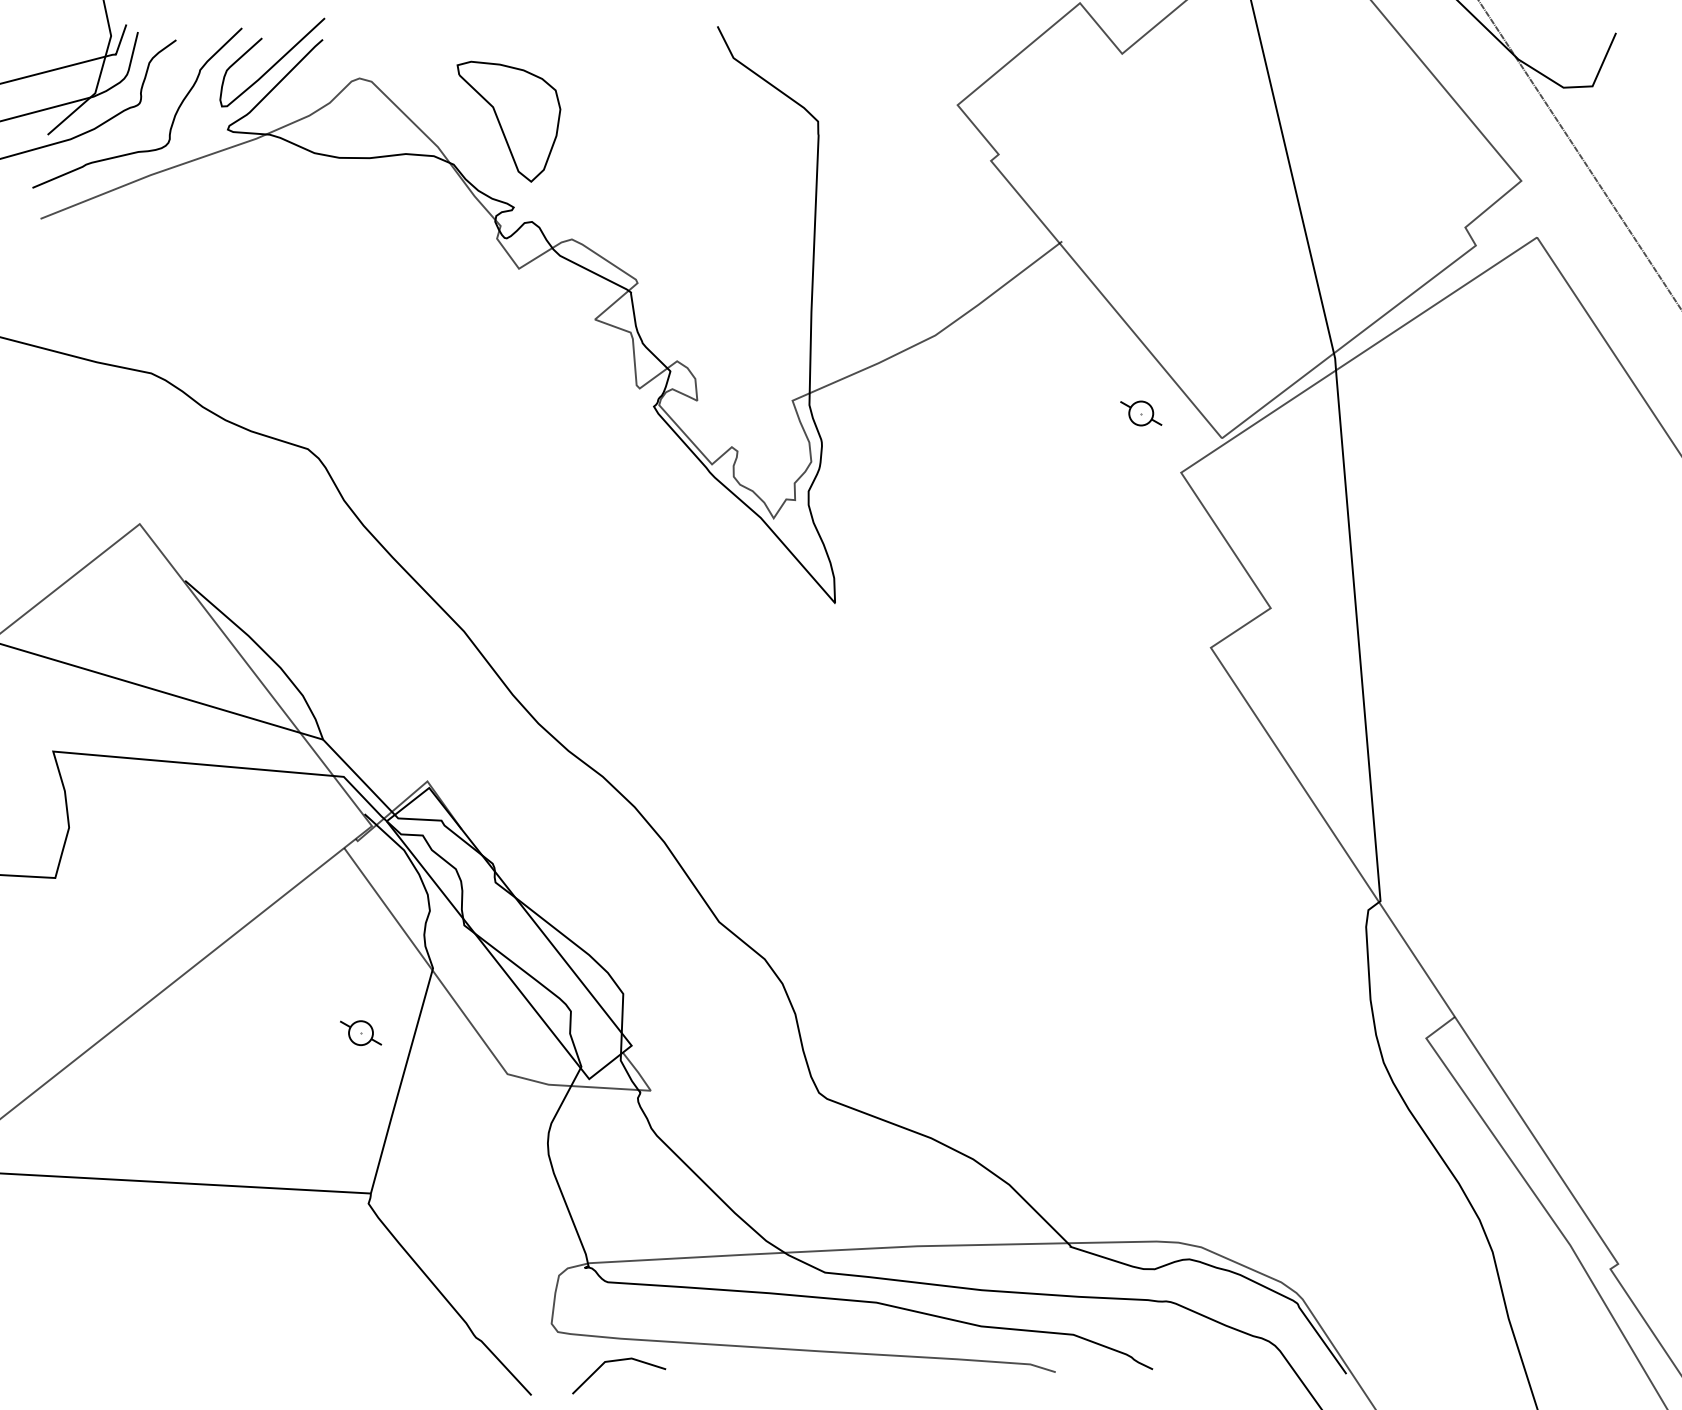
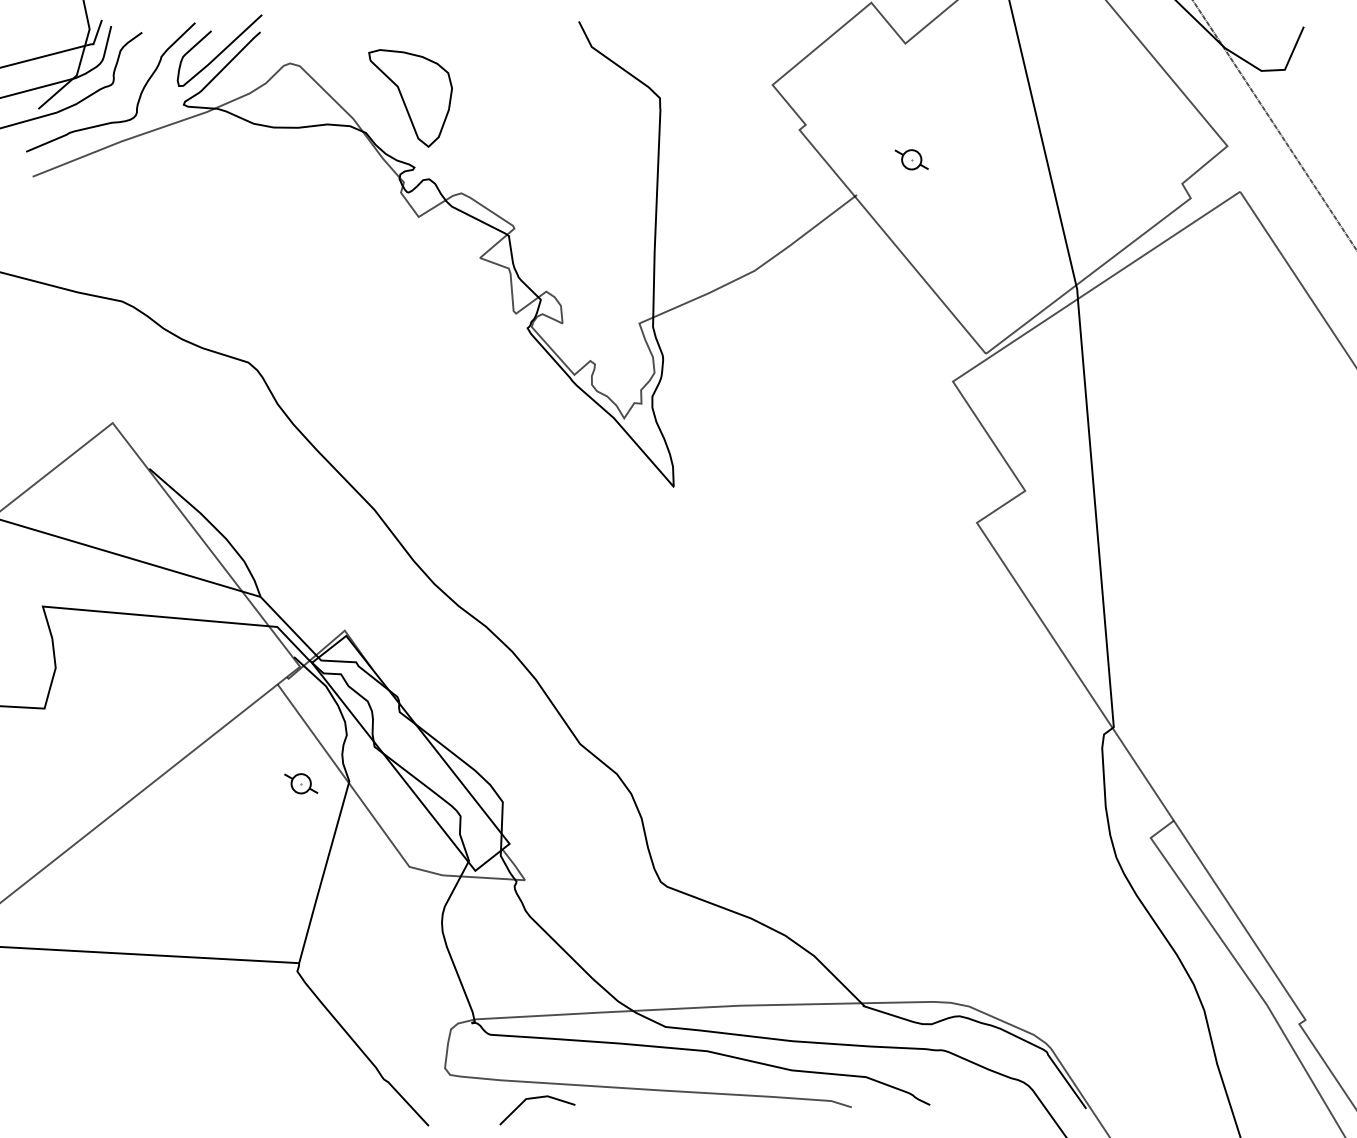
part: (1140, 413) -> (911, 159), moved
part: (361, 1032) -> (301, 783), moved
line: (619, 1361) -> (537, 1098), moved

